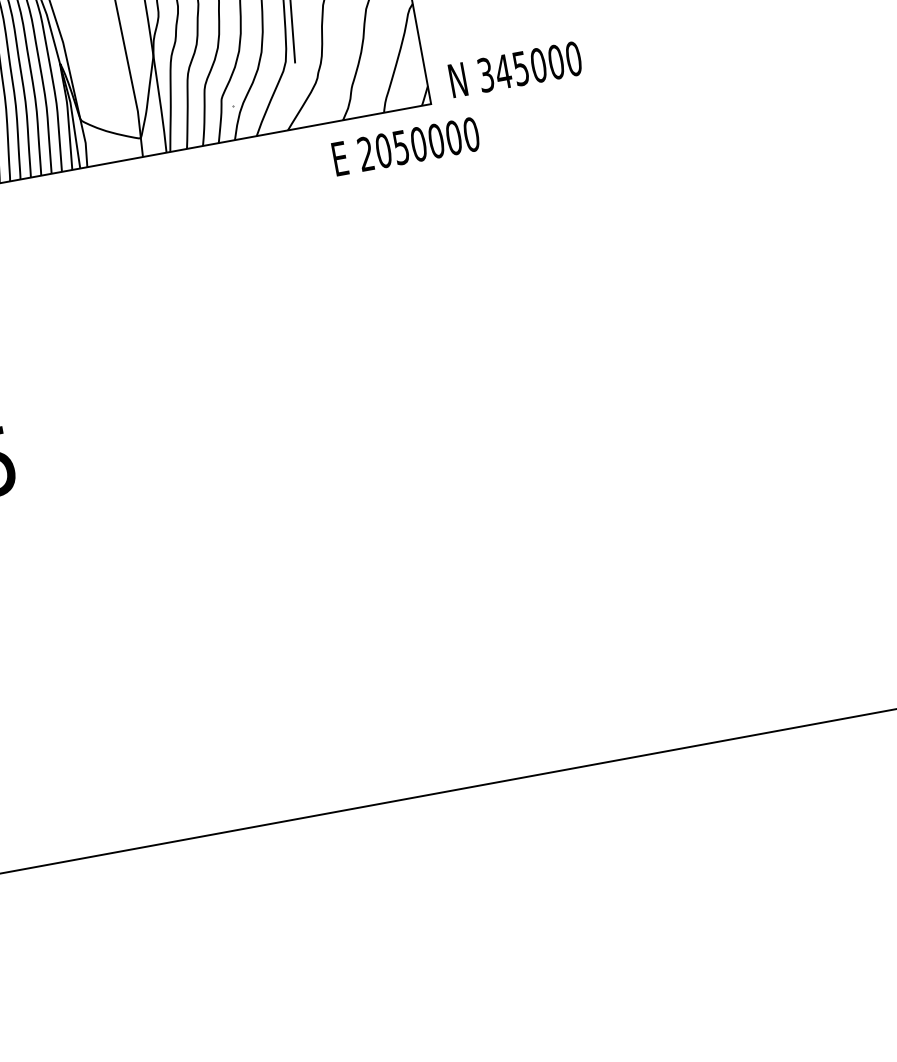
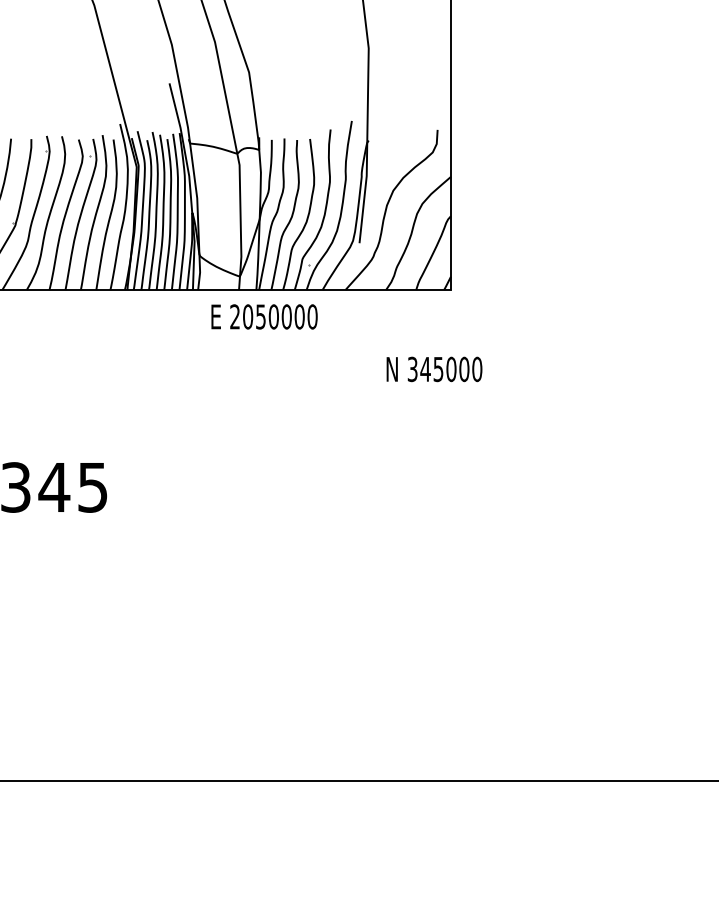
text: (515, 69) -> (434, 369), moved
text: (405, 146) -> (264, 316), moved

